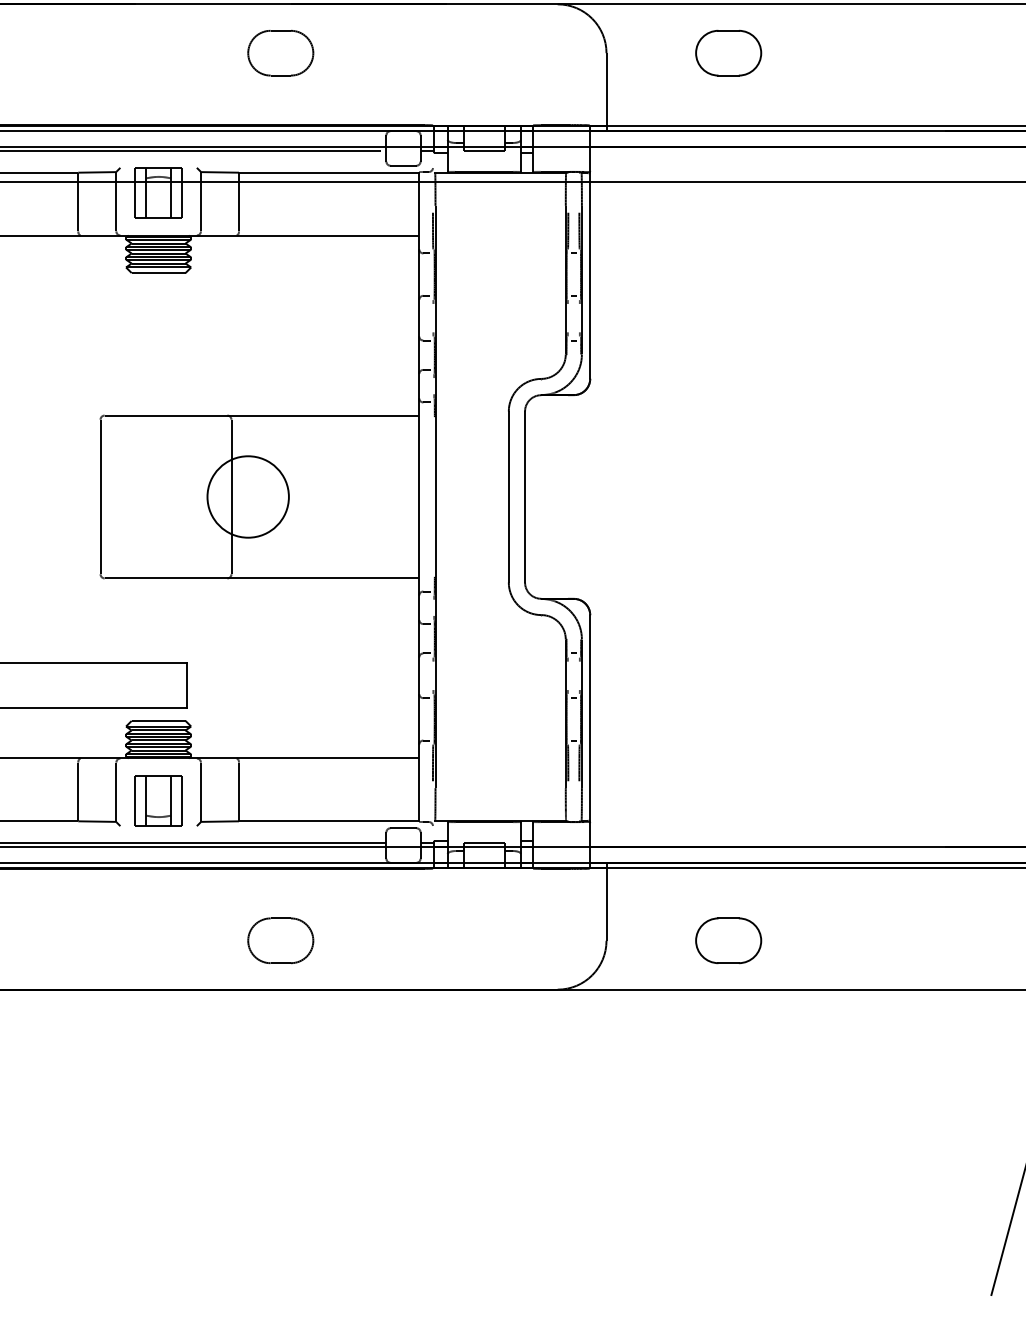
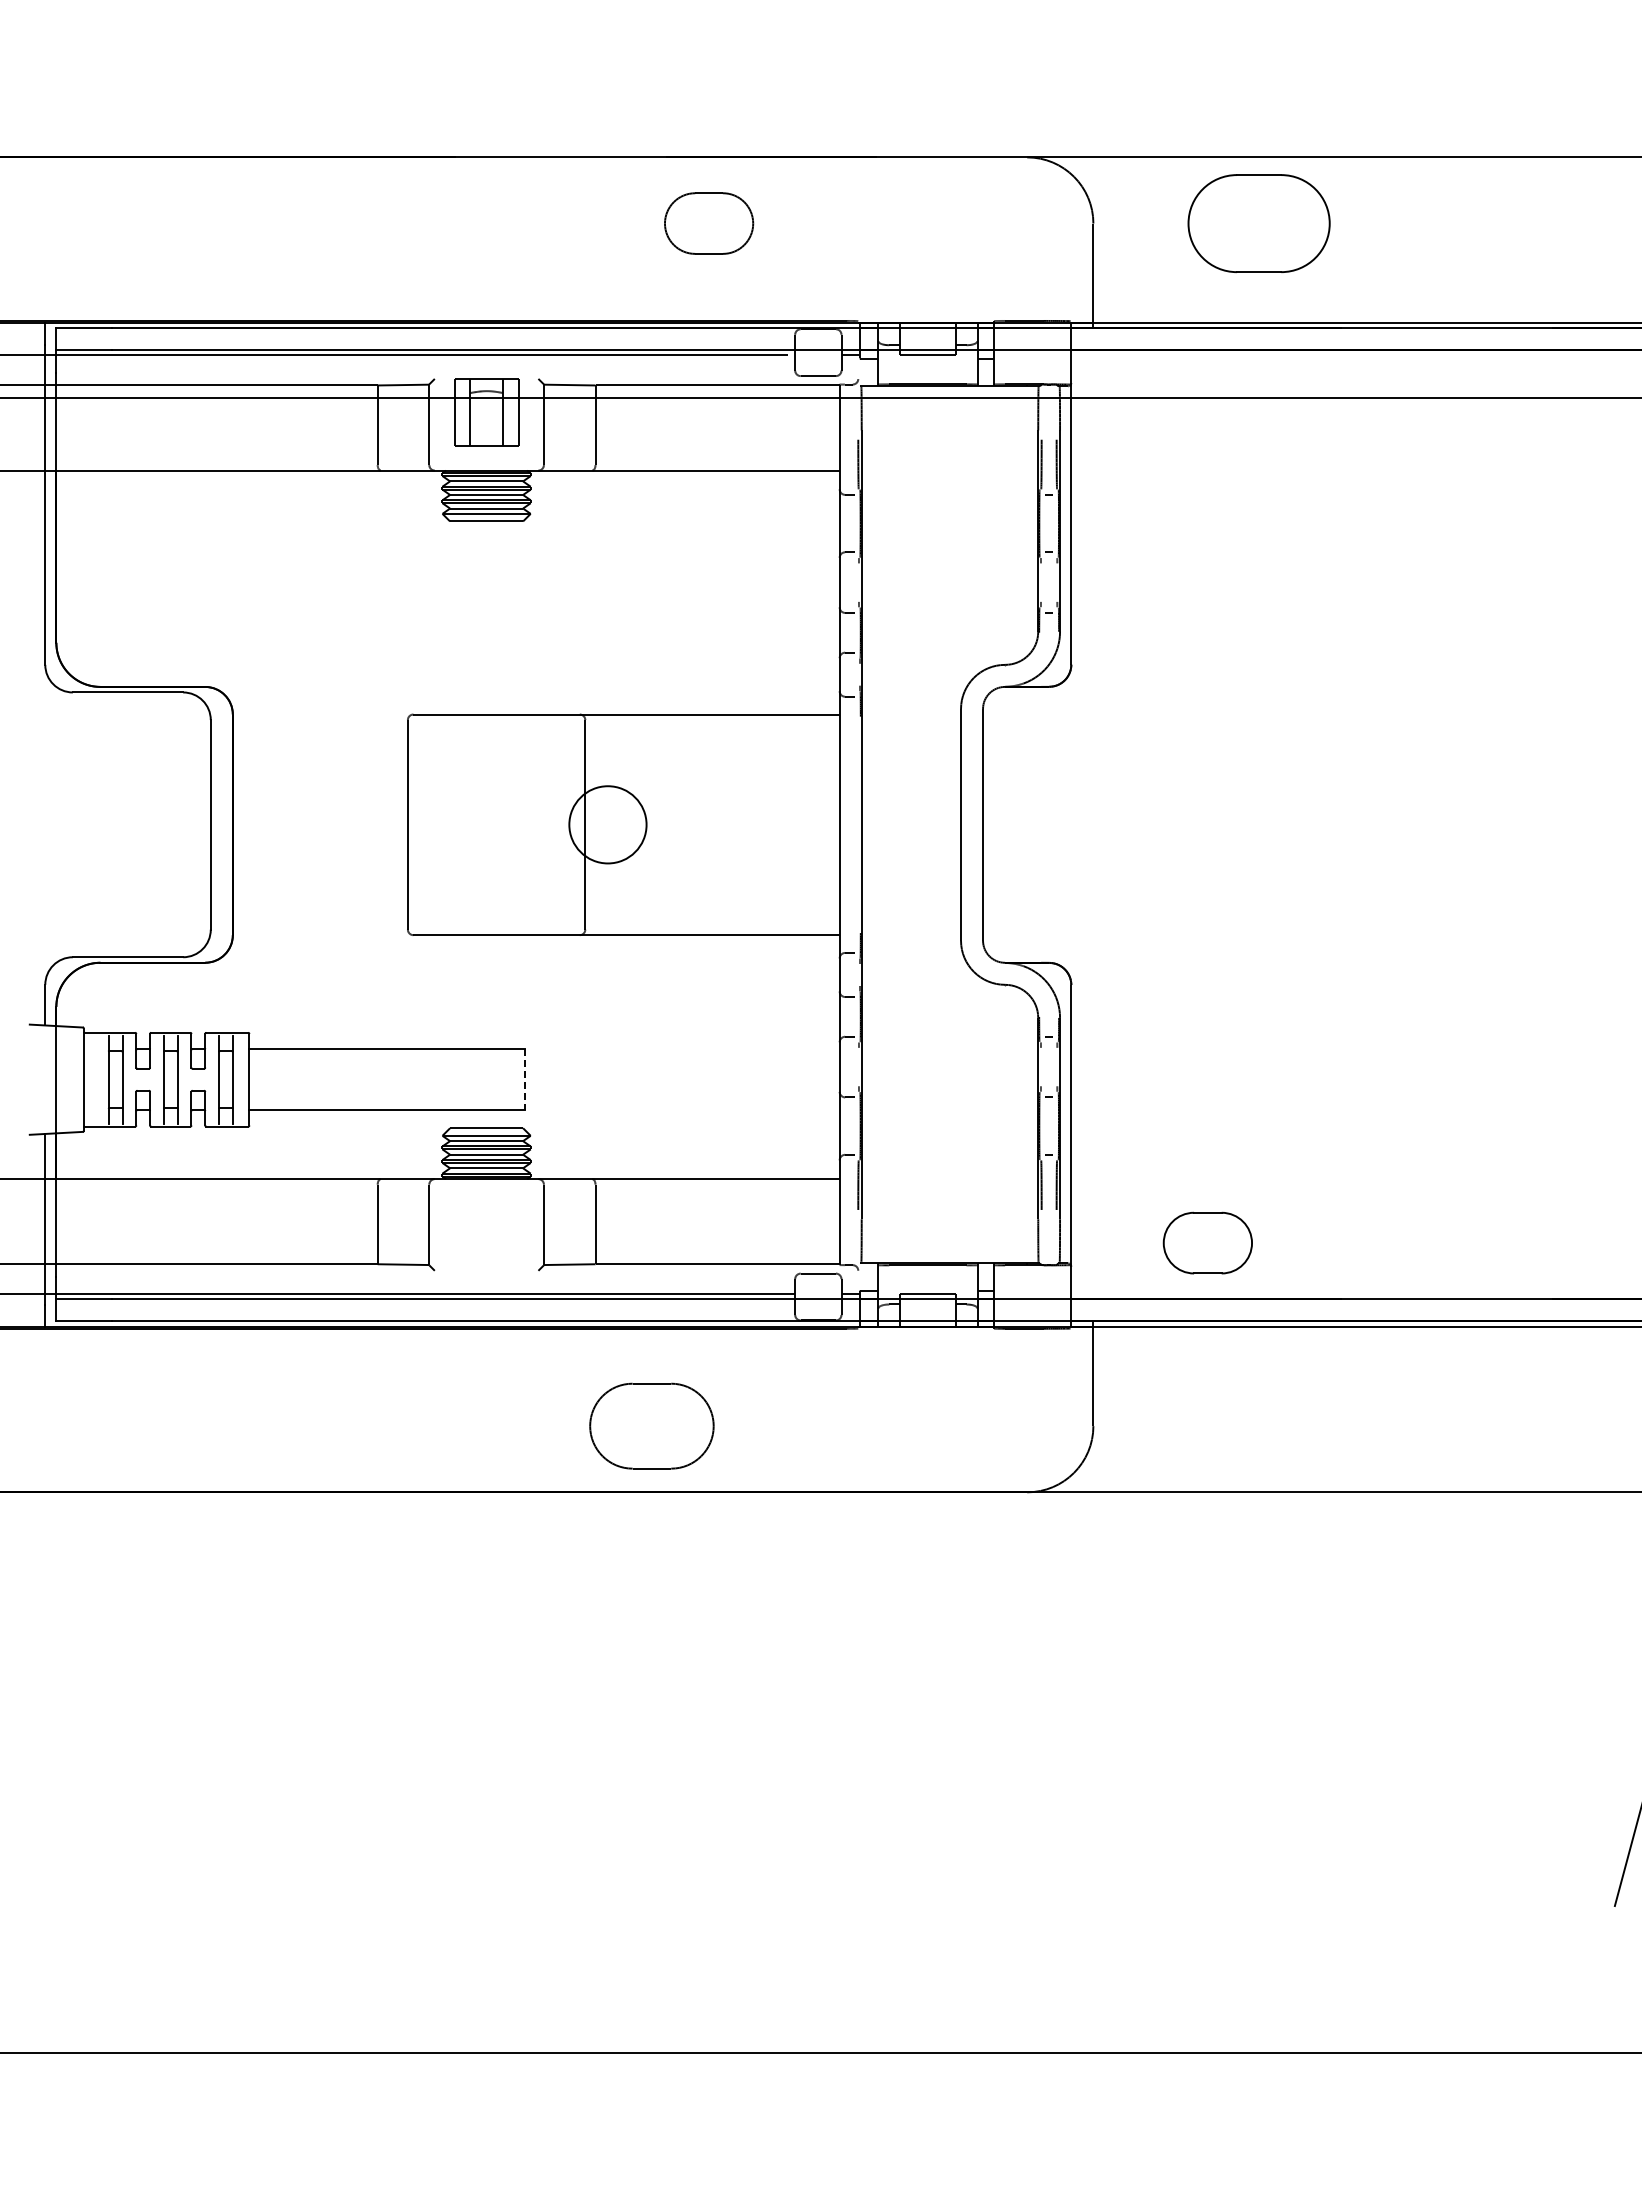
part: (281, 53) -> (709, 223), moved
part: (728, 53) -> (1258, 223), size x1.6
circle: (247, 496) -> (607, 824), size x0.7
line: (187, 685) -> (525, 1080), solid -> dashed
part: (158, 800) -> (486, 1236), removed
part: (281, 940) -> (652, 1425), size x1.4
part: (728, 940) -> (1207, 1242), moved

